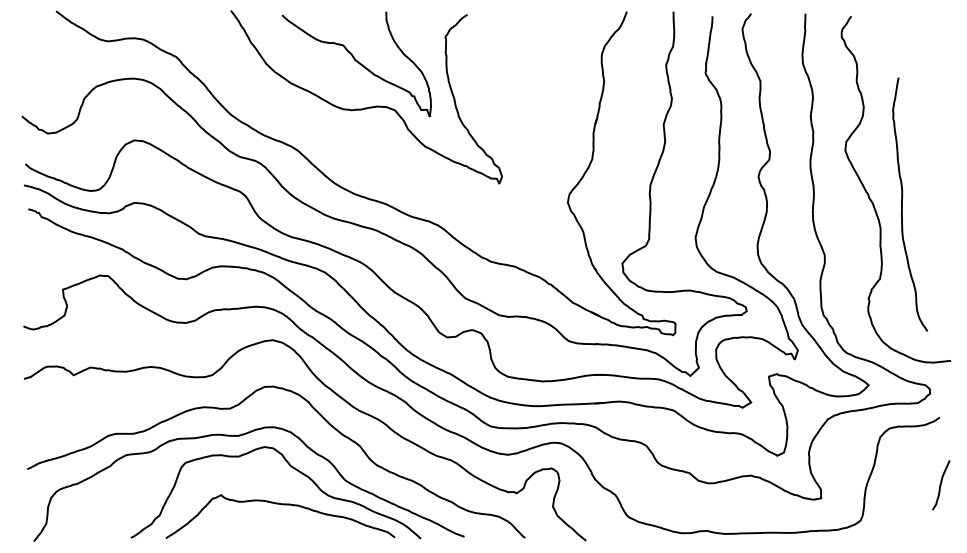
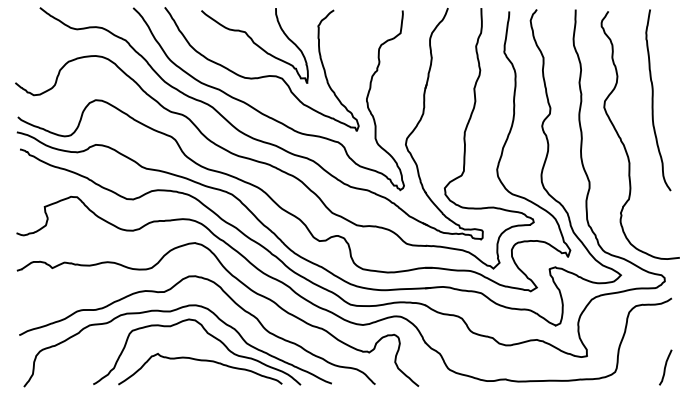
curve: (364, 156) -> (260, 111), added
curve: (902, 204) -> (652, 100), moved
curve: (941, 485) -> (665, 367), moved

